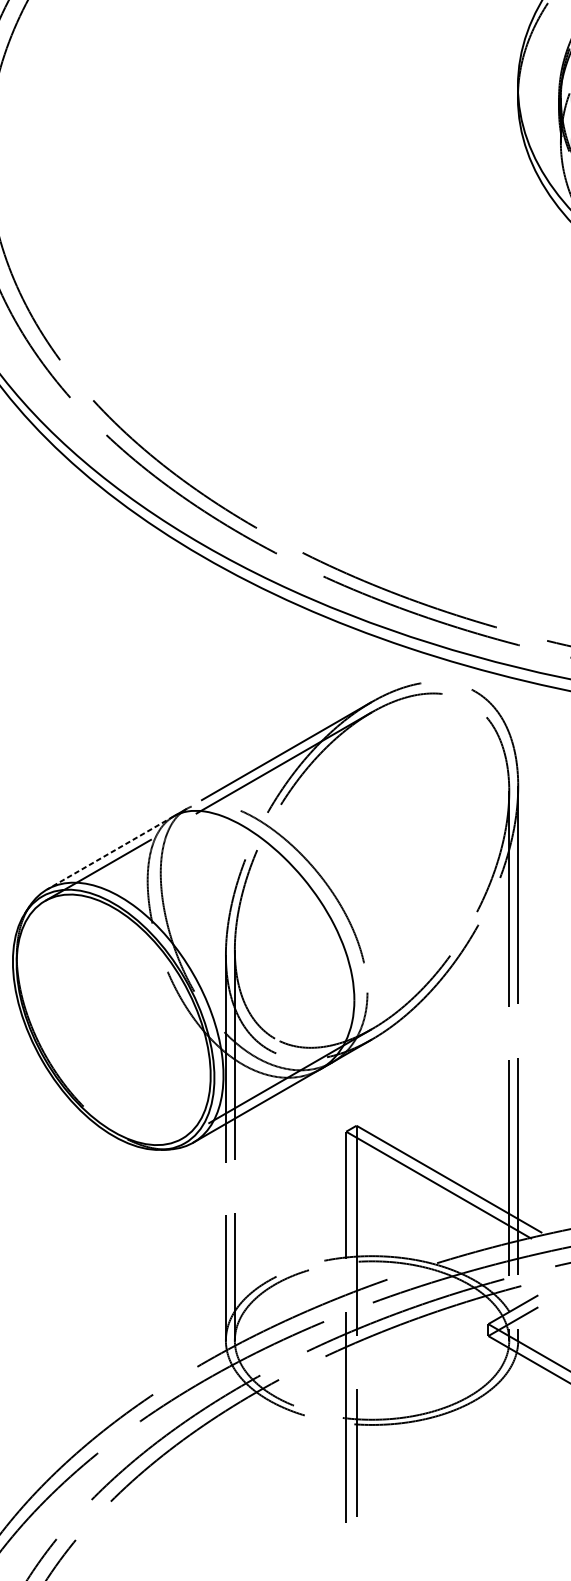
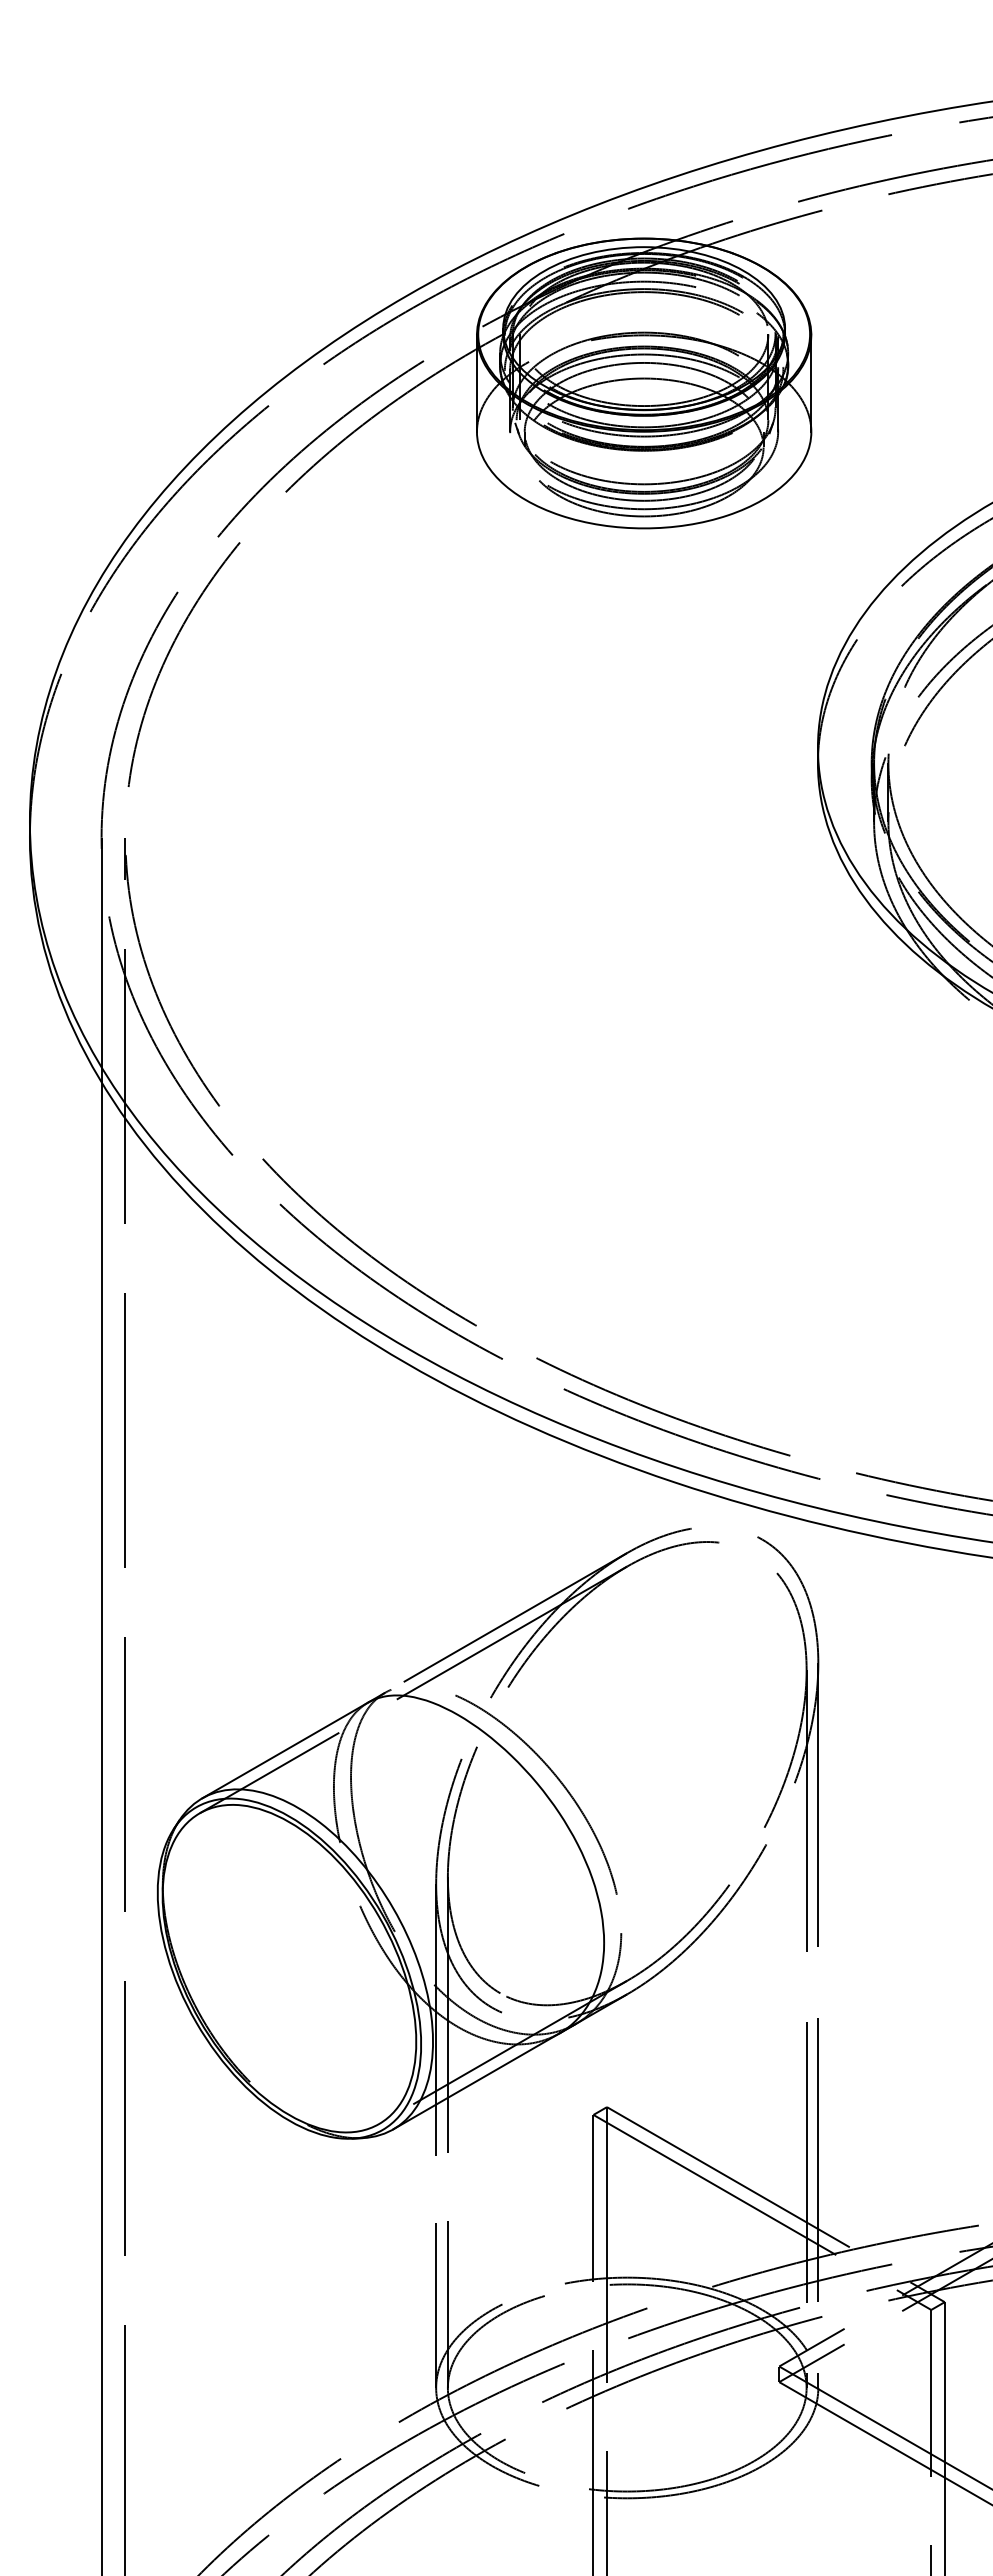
line: (110, 852) -> (285, 1750), dashed -> solid

